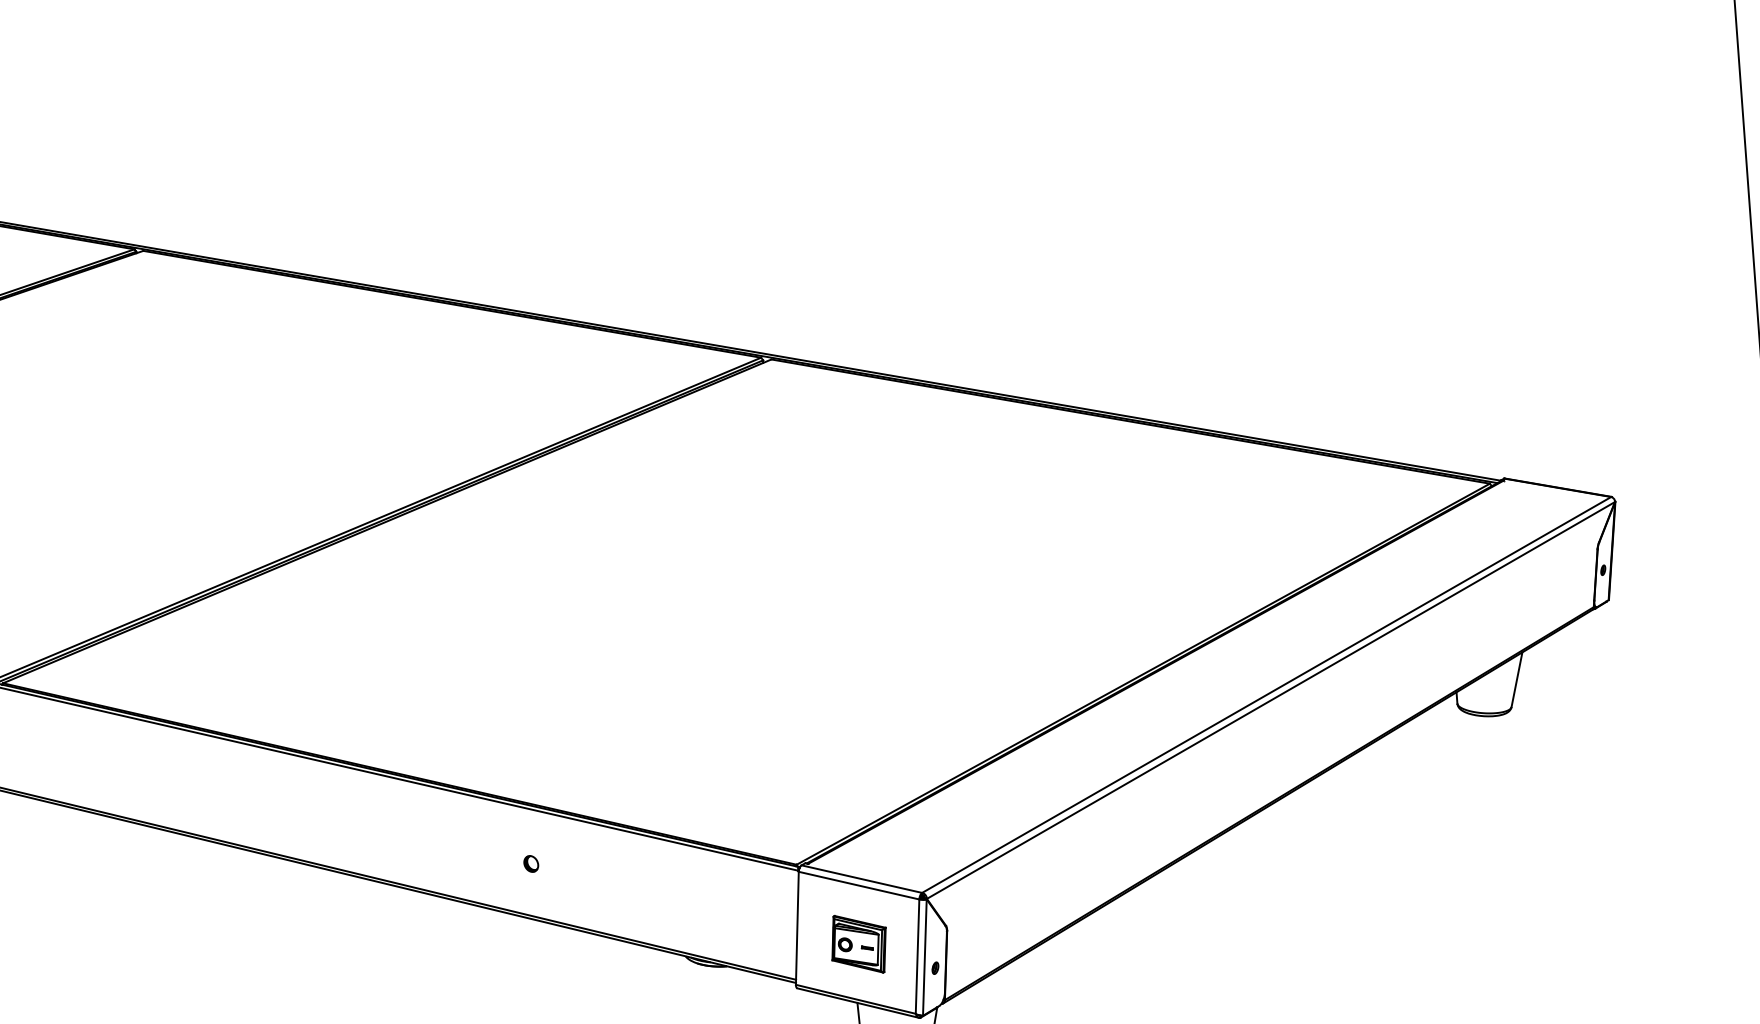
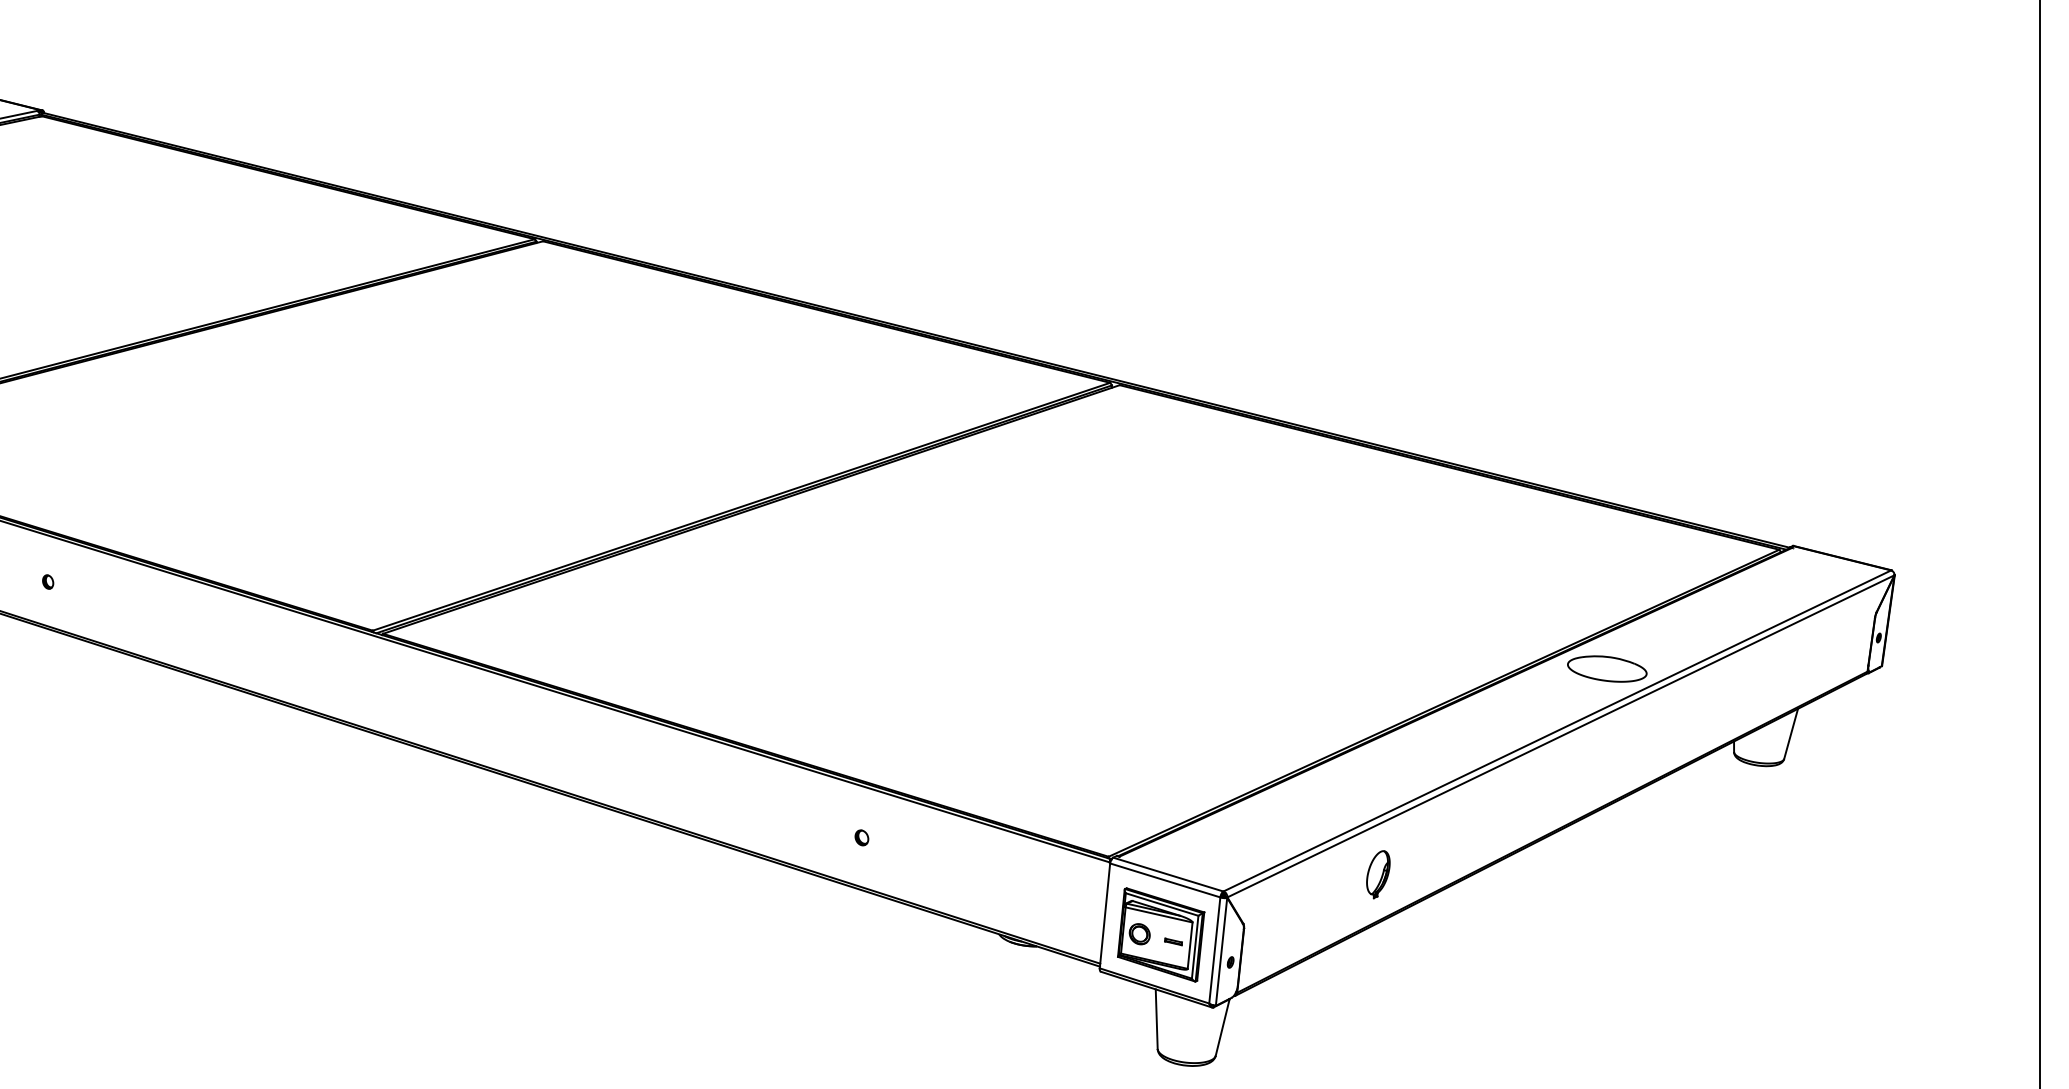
part: (1315, 624) -> (1607, 668), added
part: (1086, 862) -> (1378, 874), added
part: (859, 943) -> (1161, 934), size x1.67

